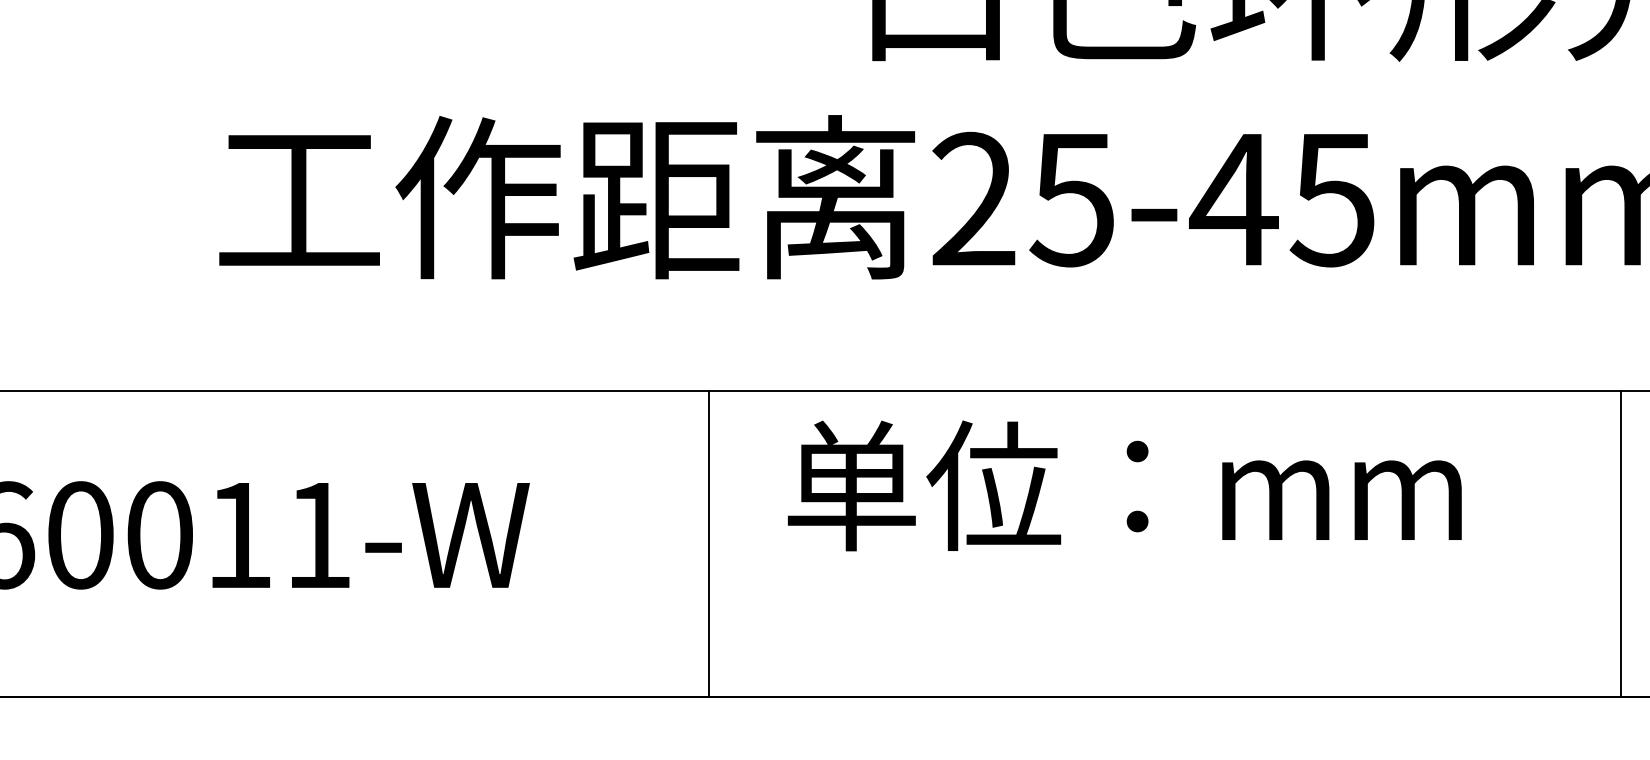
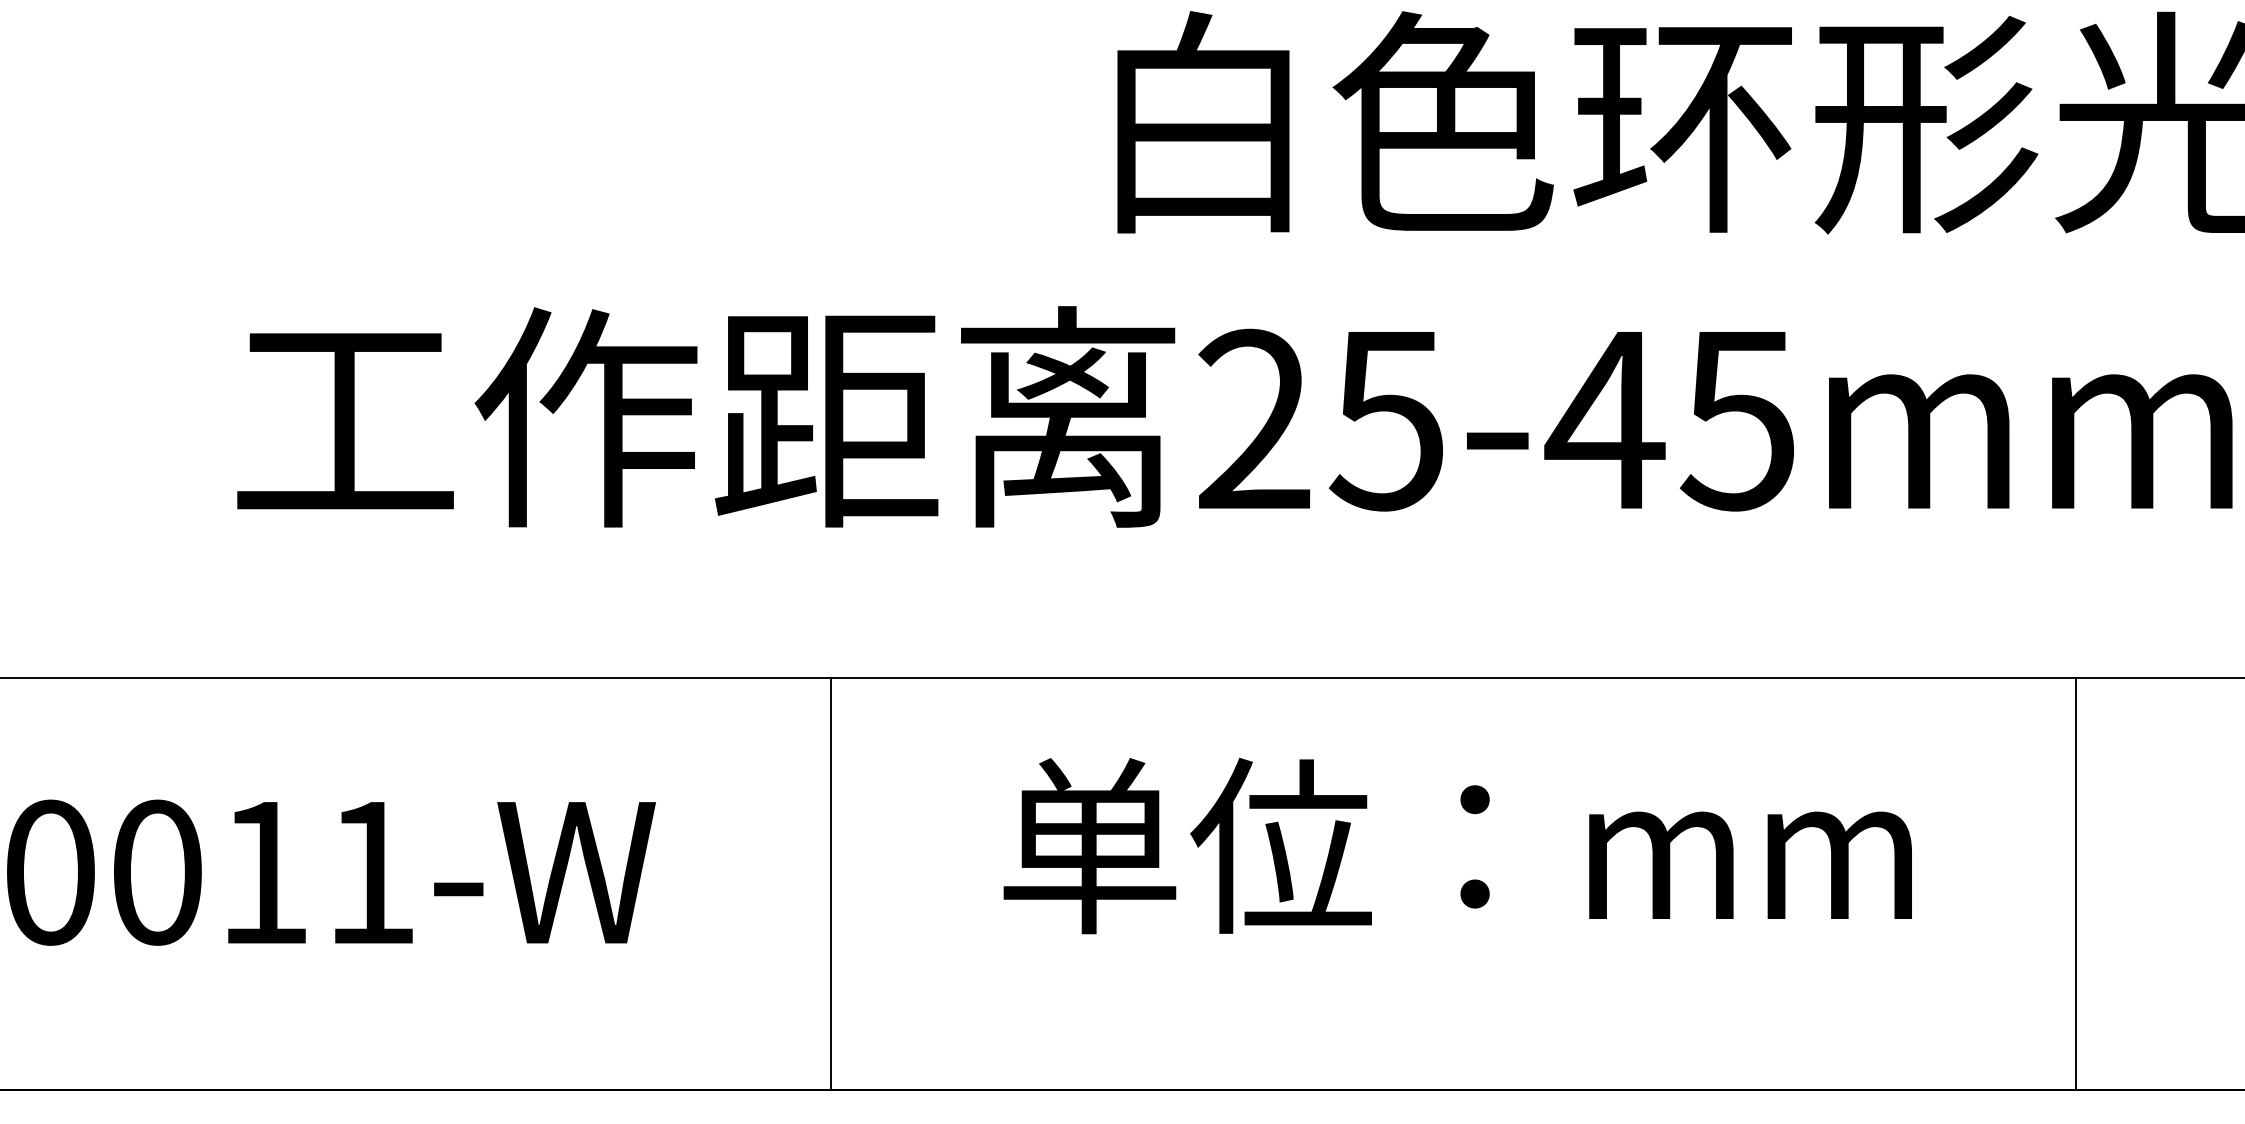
text: (1124, 485) -> (1457, 845), moved
line: (709, 543) -> (830, 883), moved
line: (1620, 543) -> (2076, 883), moved

